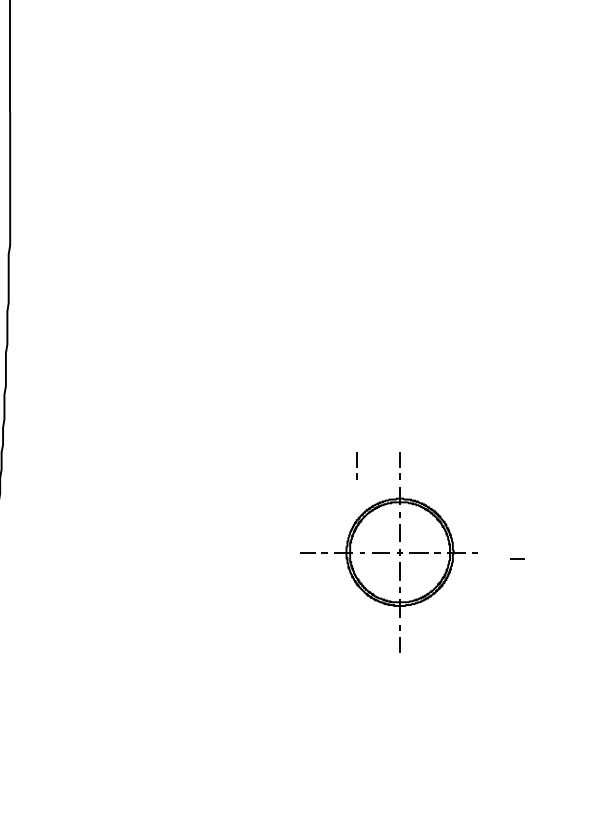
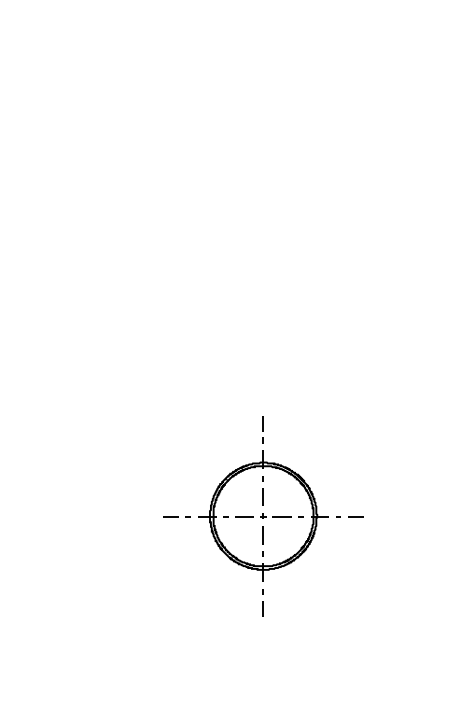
line: (356, 465) -> (219, 429), removed
line: (517, 558) -> (355, 516), moved

